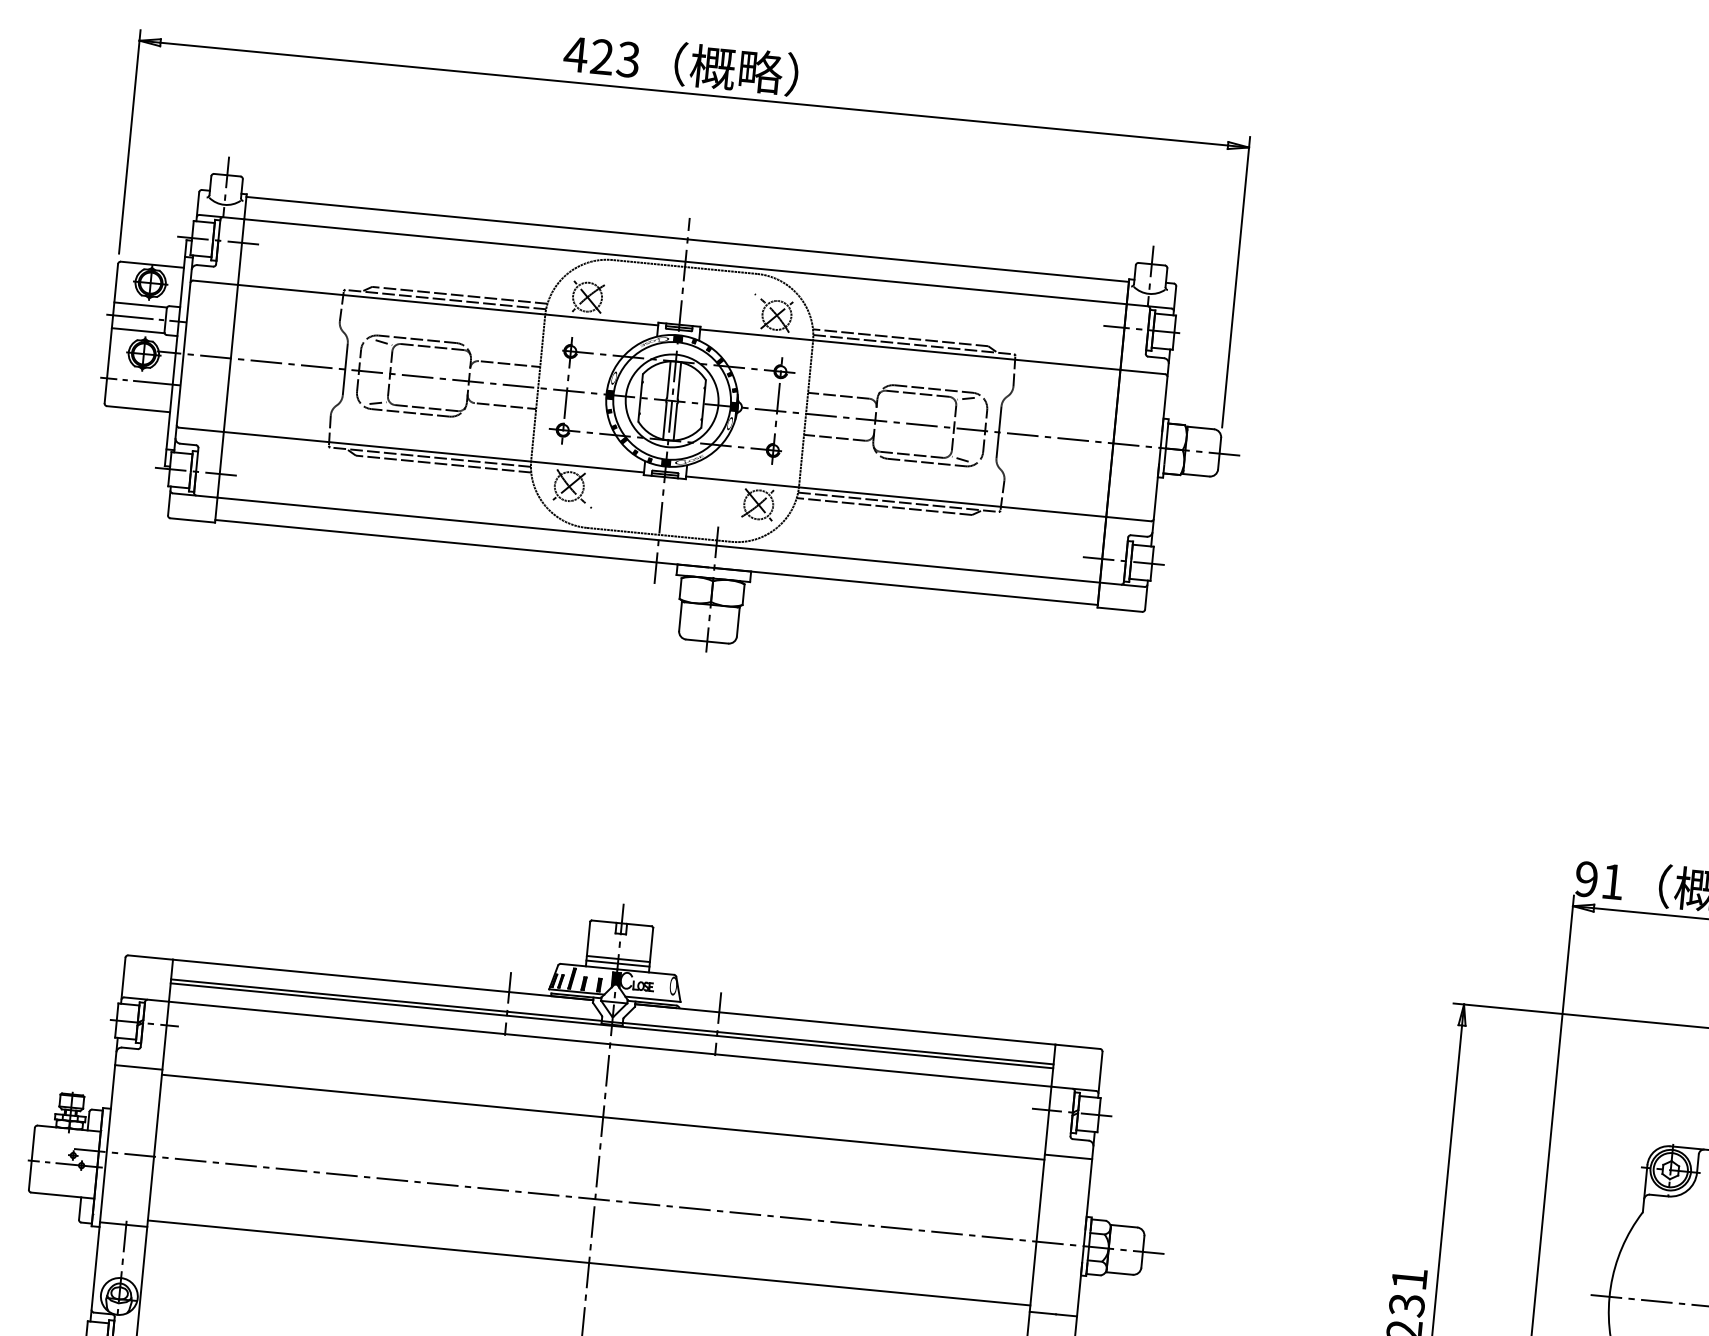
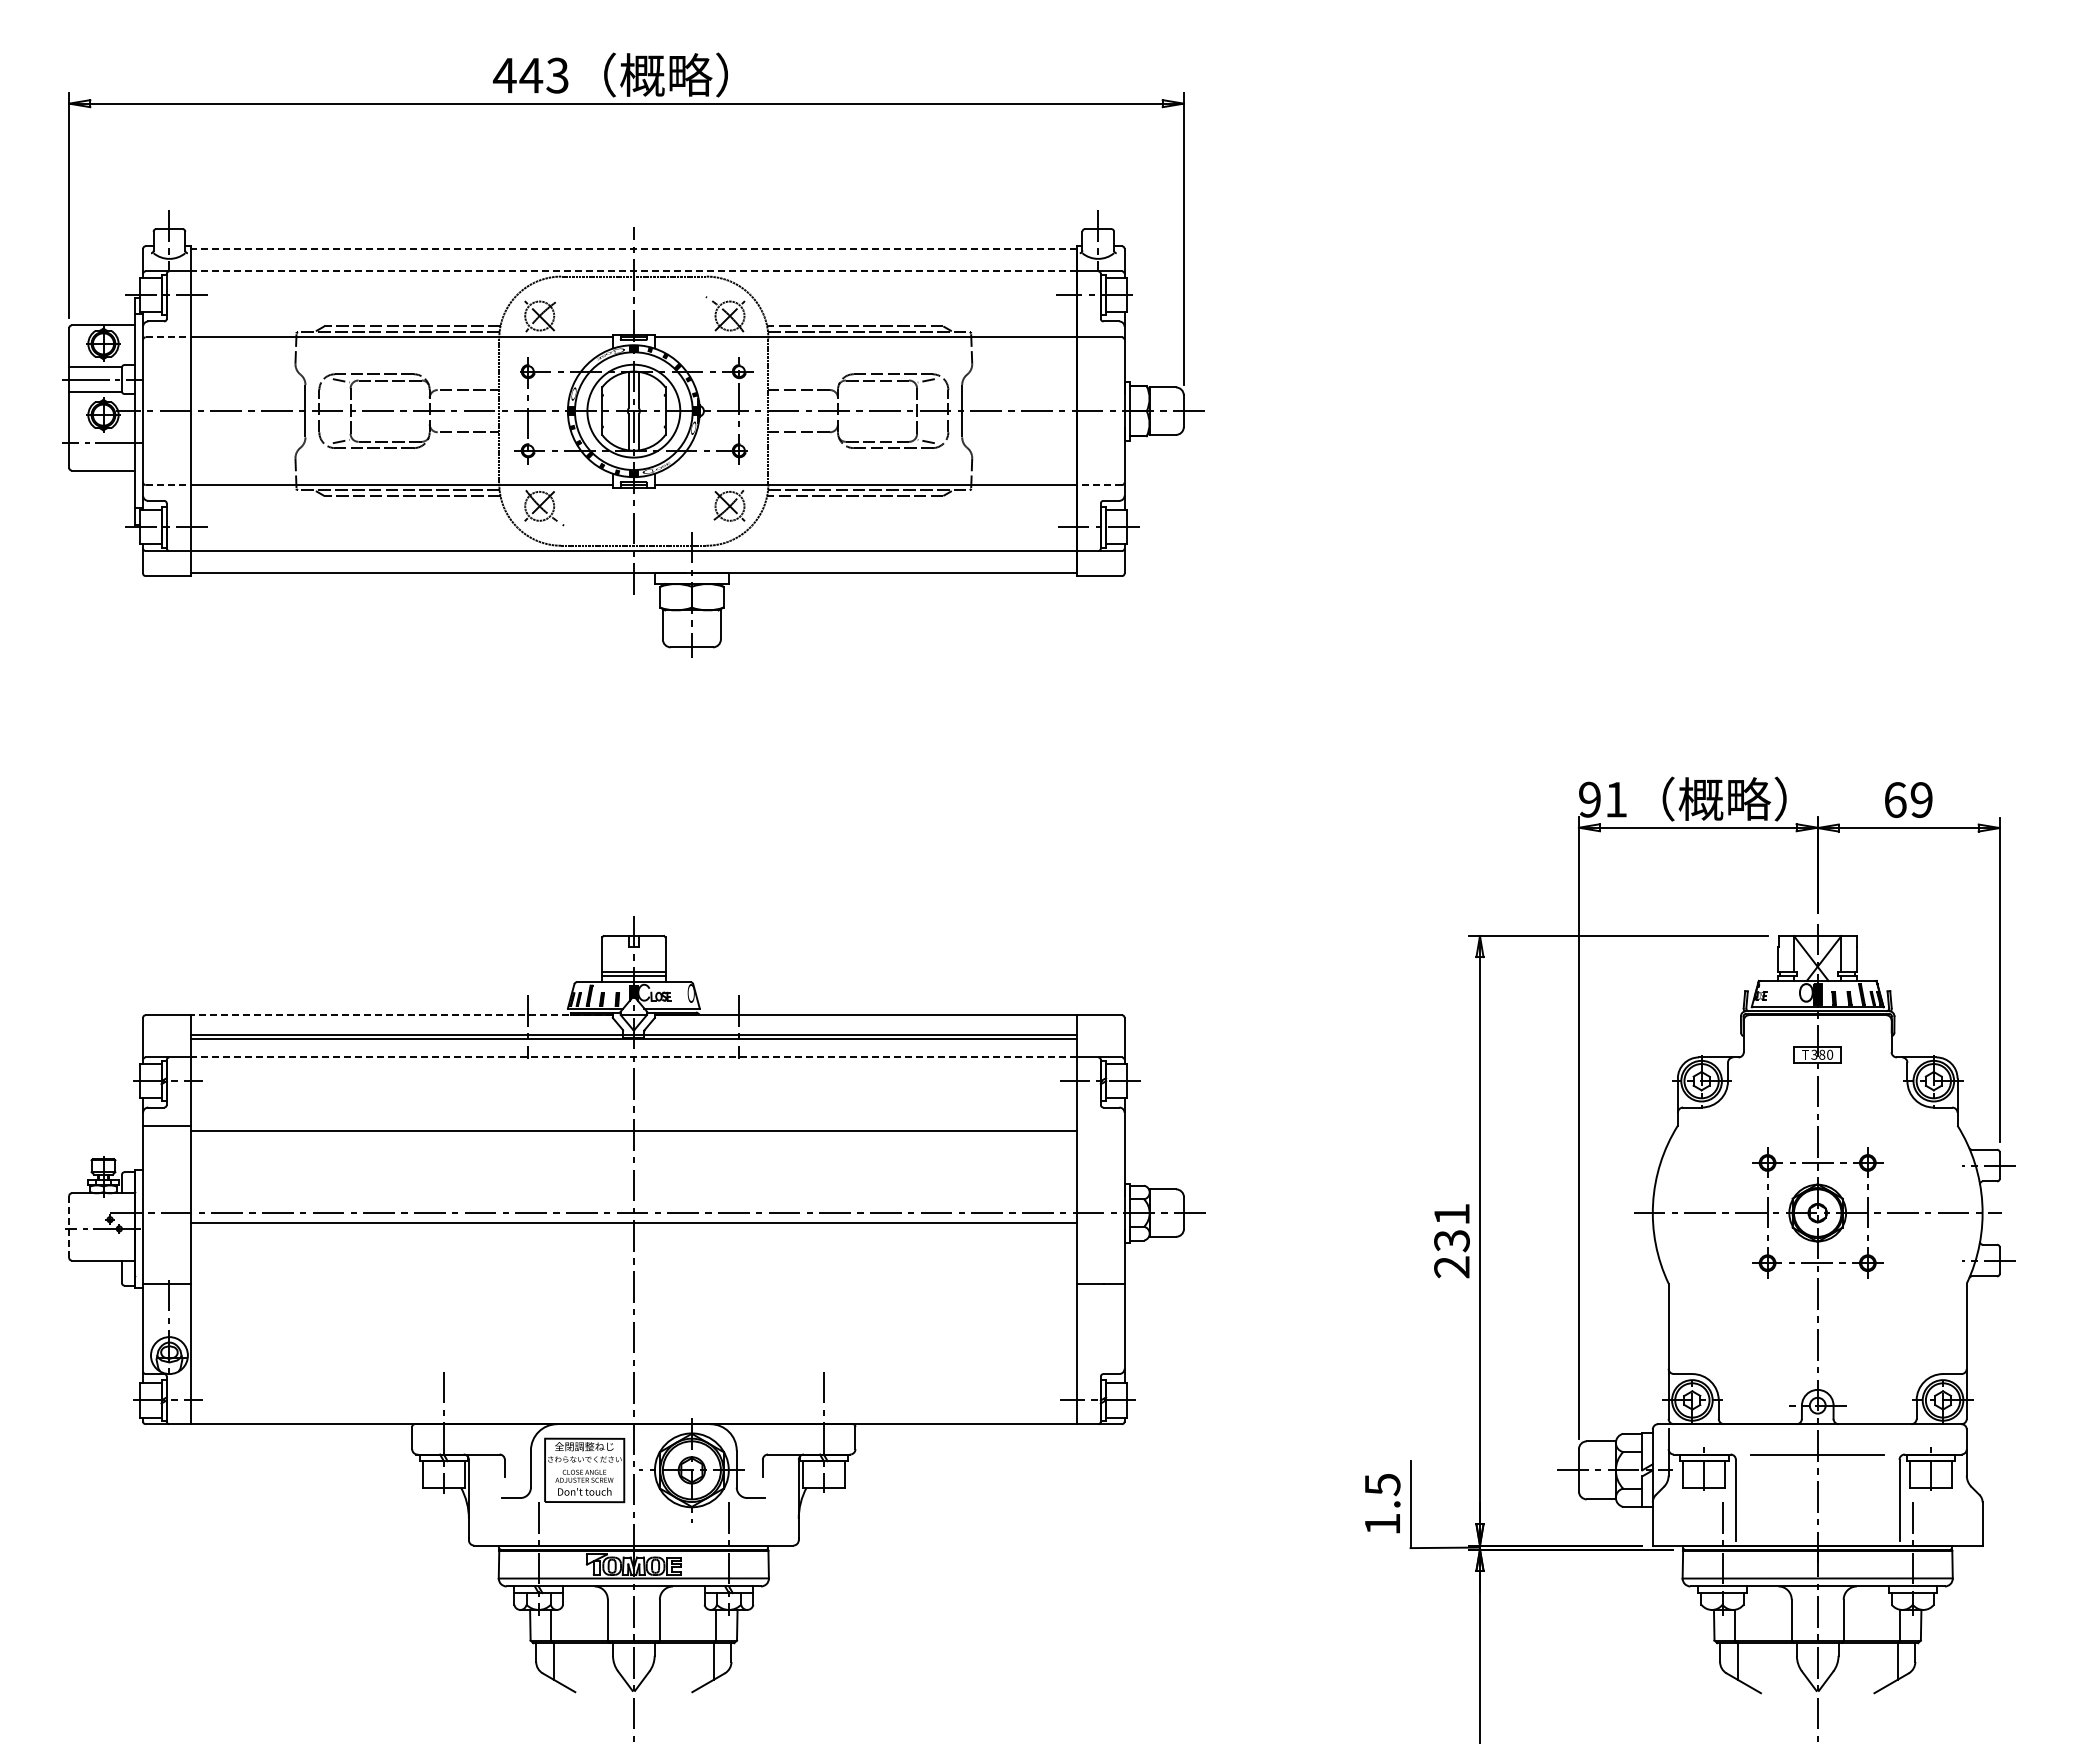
text: (602, 56) -> (531, 75), 423 -> 443
line: (687, 238) -> (633, 248), solid -> dashed
line: (685, 261) -> (633, 271), solid -> dashed
line: (216, 283) -> (168, 337), solid -> dashed
line: (201, 430) -> (168, 485), solid -> dashed
line: (1128, 519) -> (1099, 485), solid -> dashed
line: (382, 980) -> (401, 1015), solid -> dashed
line: (609, 1044) -> (633, 1057), solid -> dashed
line: (1068, 1156) -> (1100, 1125), removed
line: (32, 1159) -> (69, 1227), solid -> dashed
line: (588, 1263) -> (633, 1223), moved

